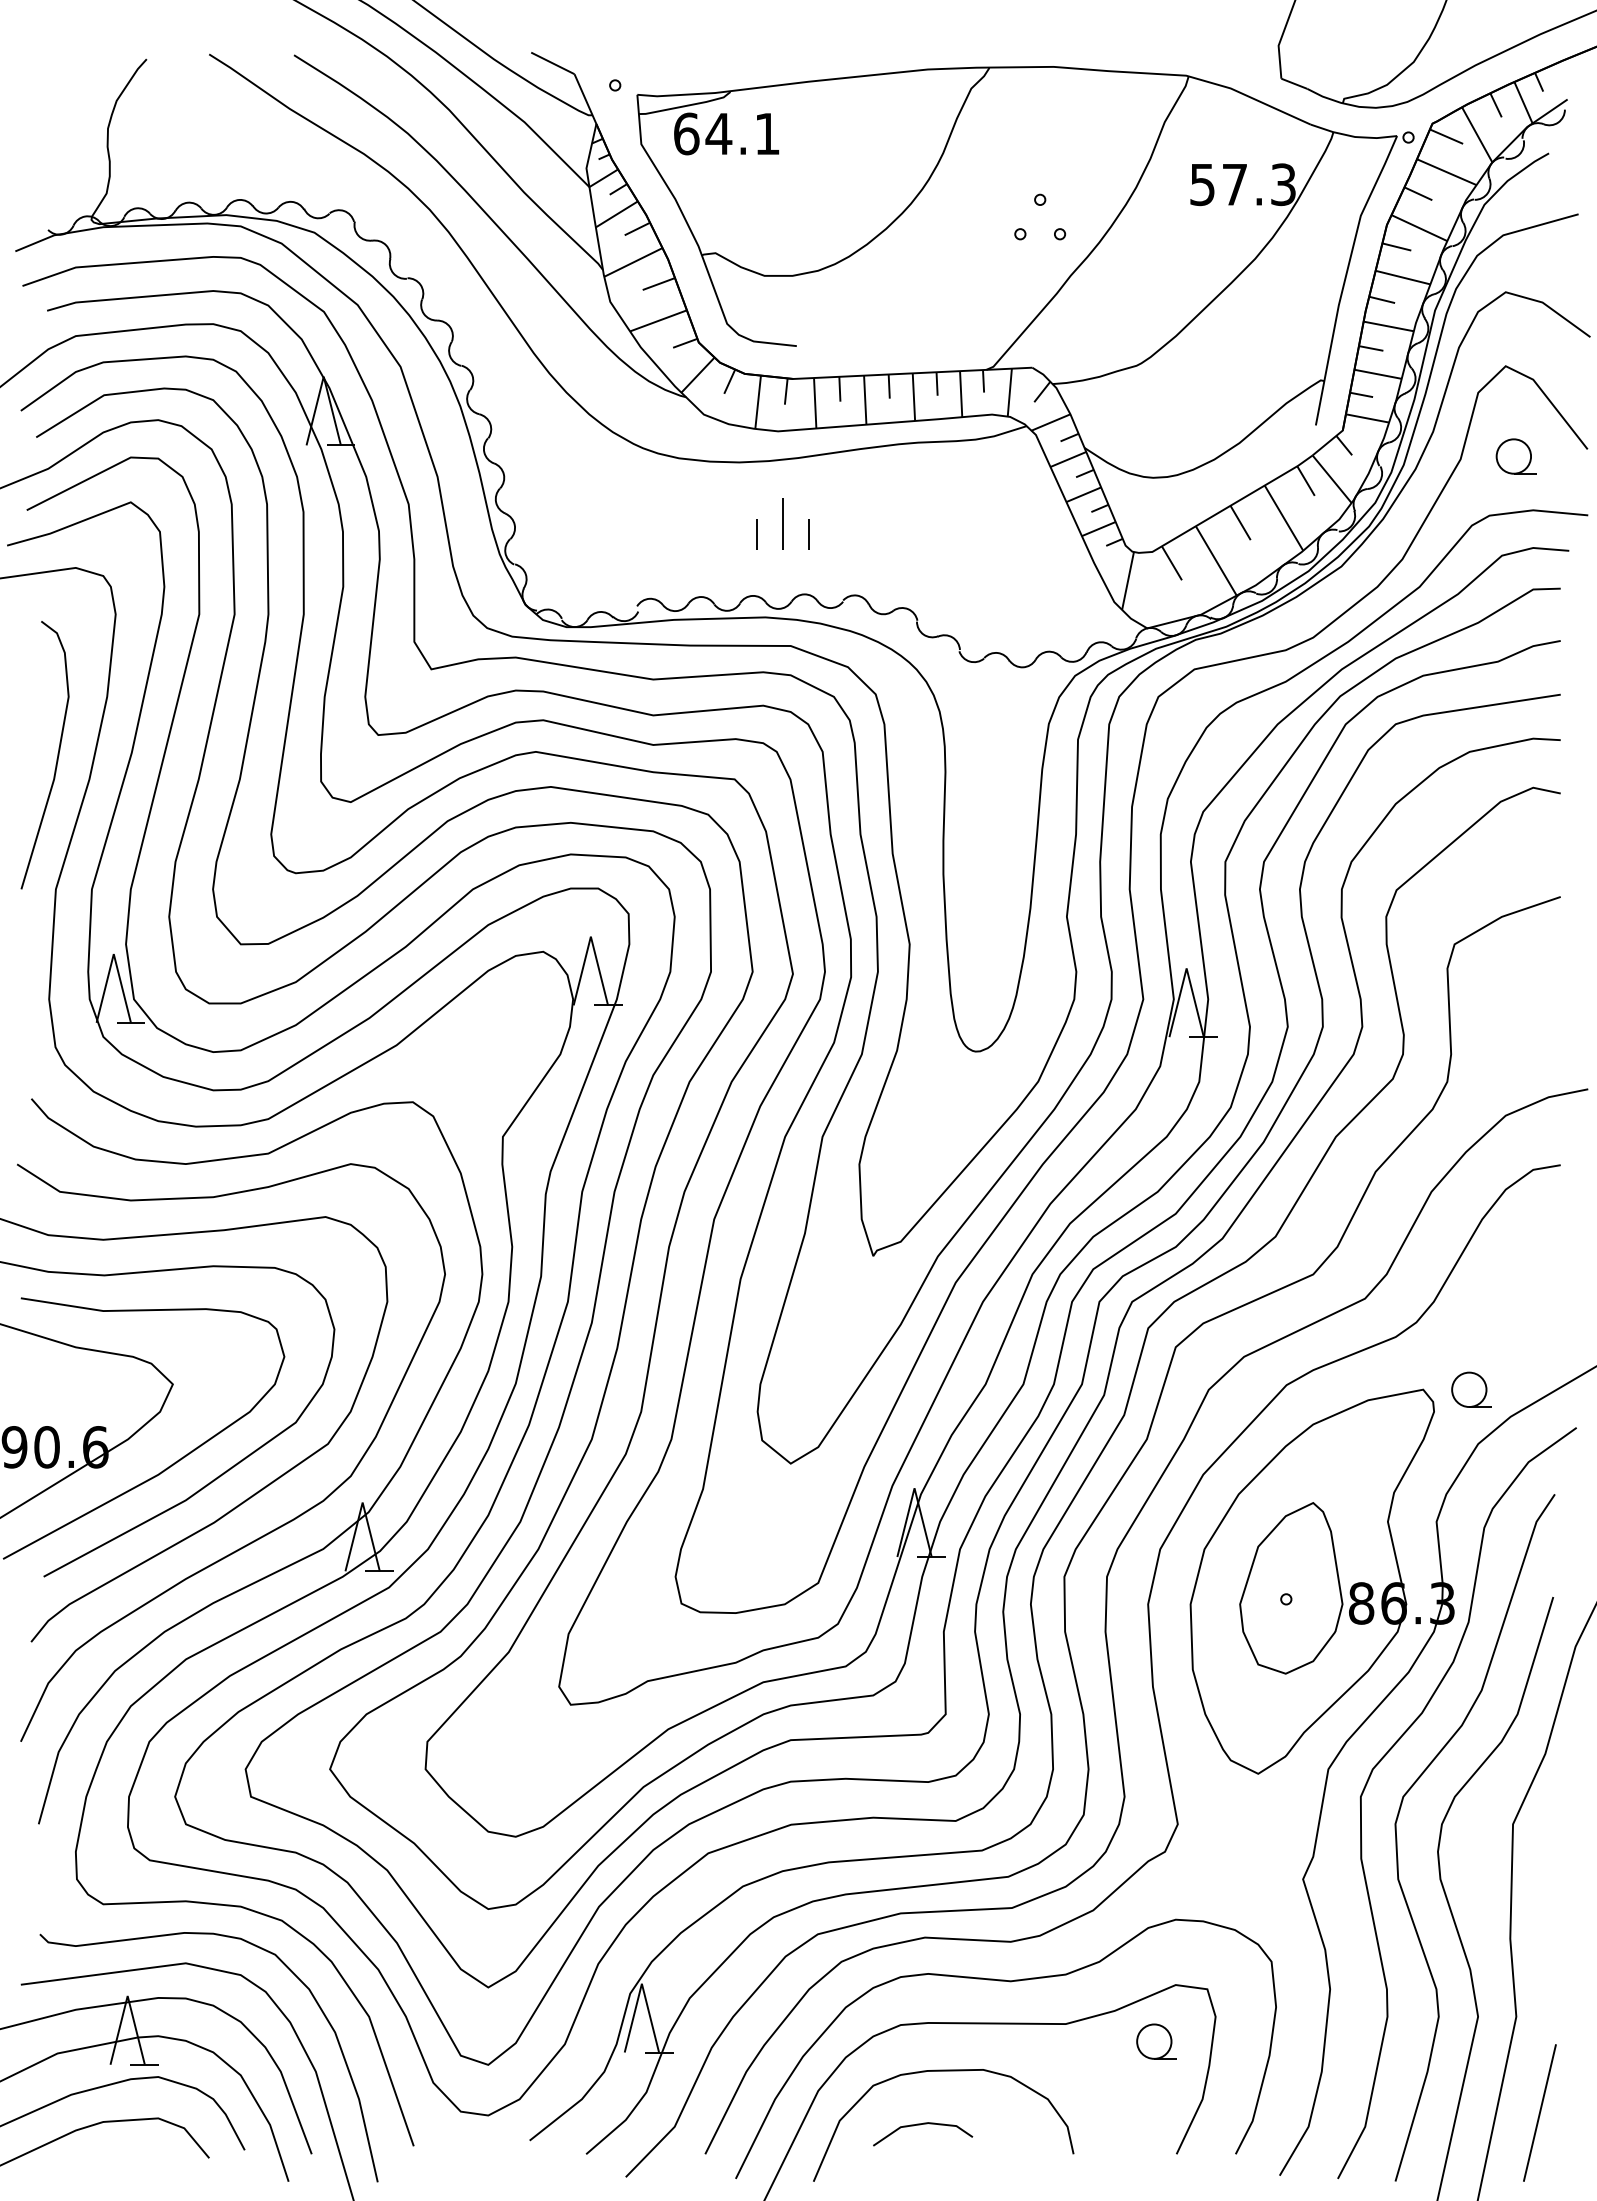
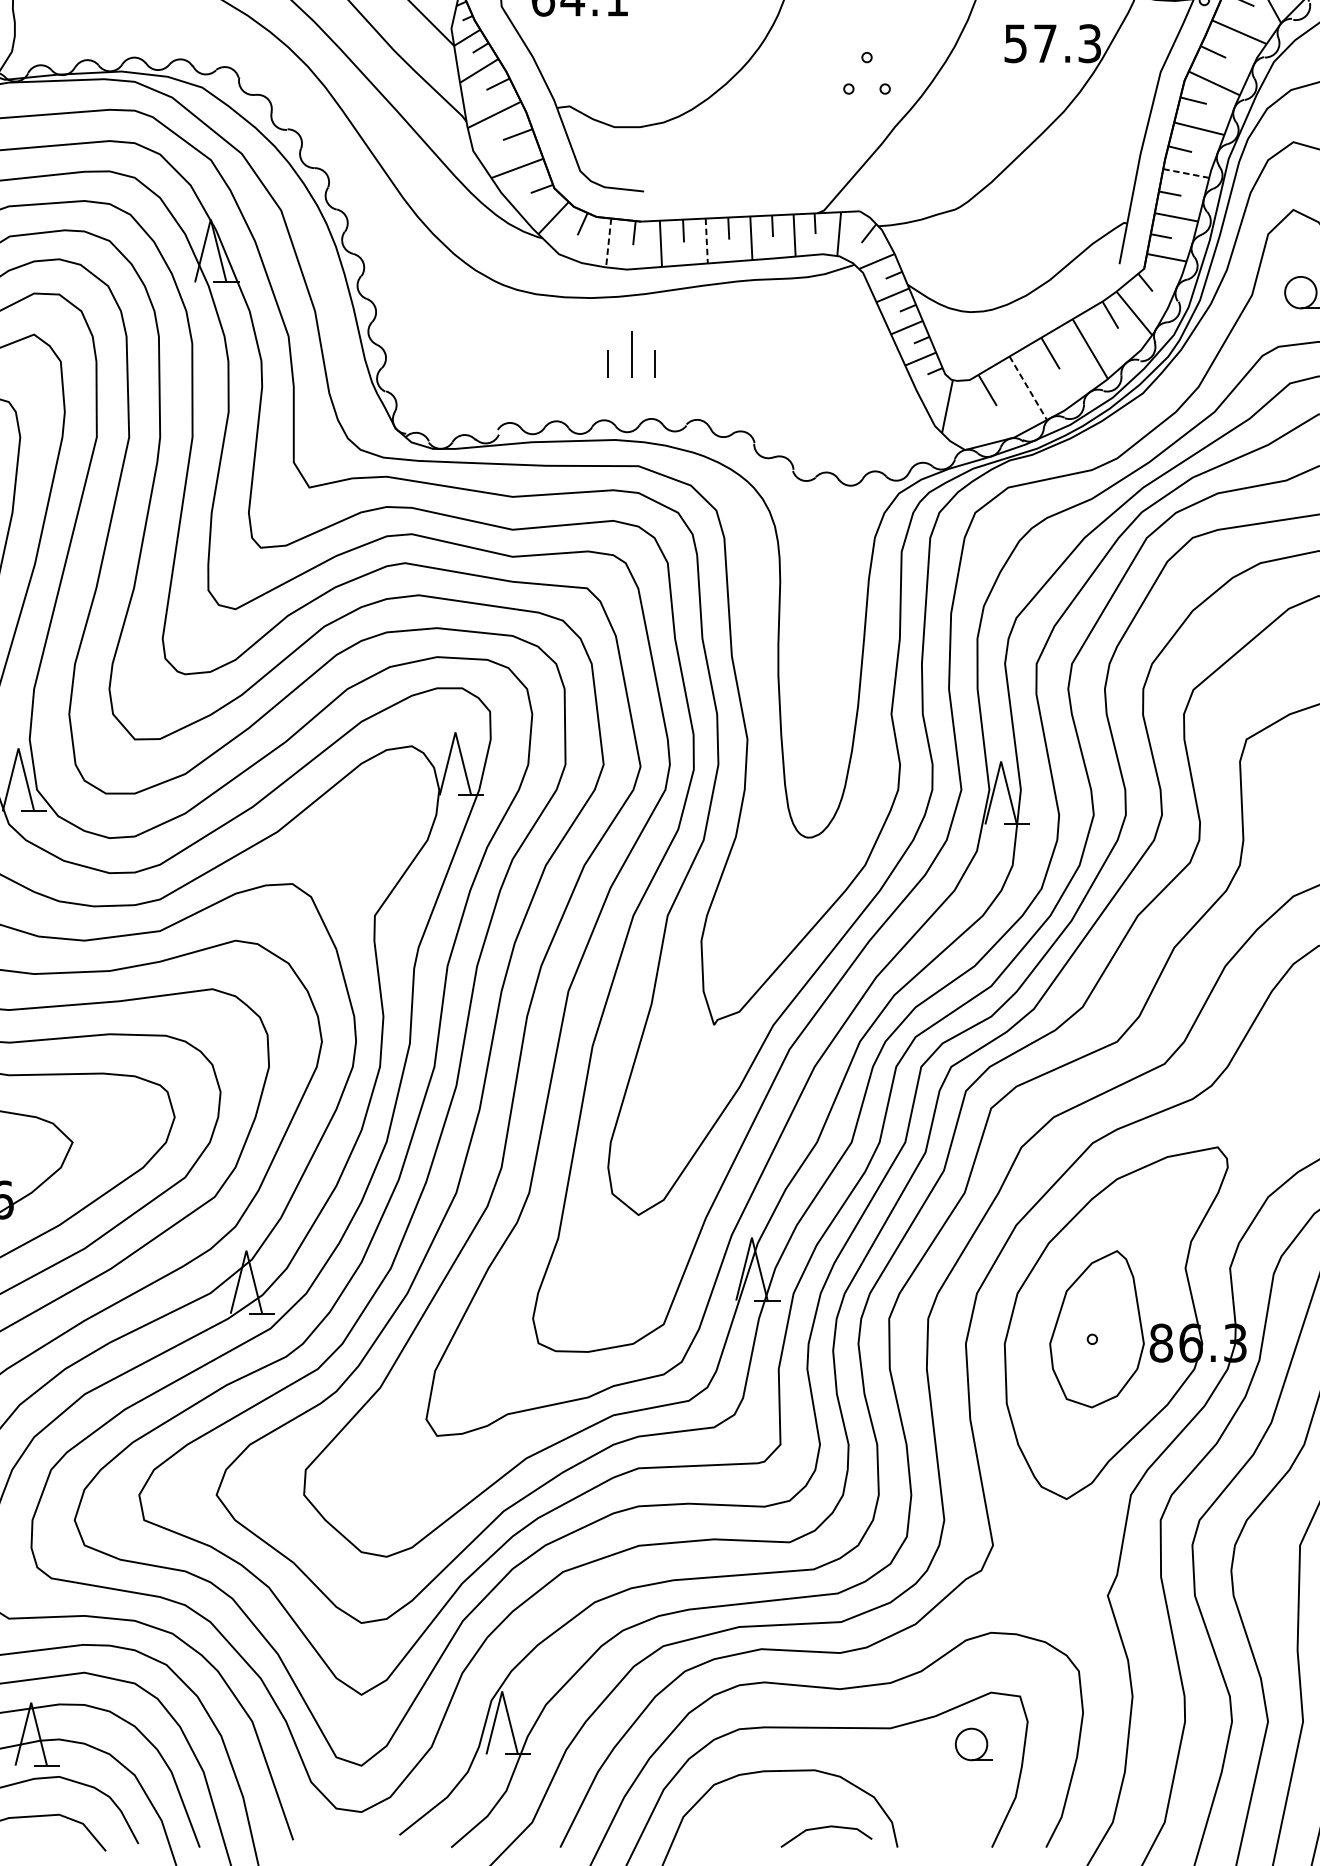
line: (1388, 326) -> (1186, 173), solid -> dashed
line: (865, 400) -> (707, 241), solid -> dashed
line: (758, 402) -> (609, 243), solid -> dashed
line: (1216, 561) -> (1028, 388), solid -> dashed
part: (1471, 1389) -> (1262, 1147), removed
line: (920, 2125) -> (824, 1828), moved

